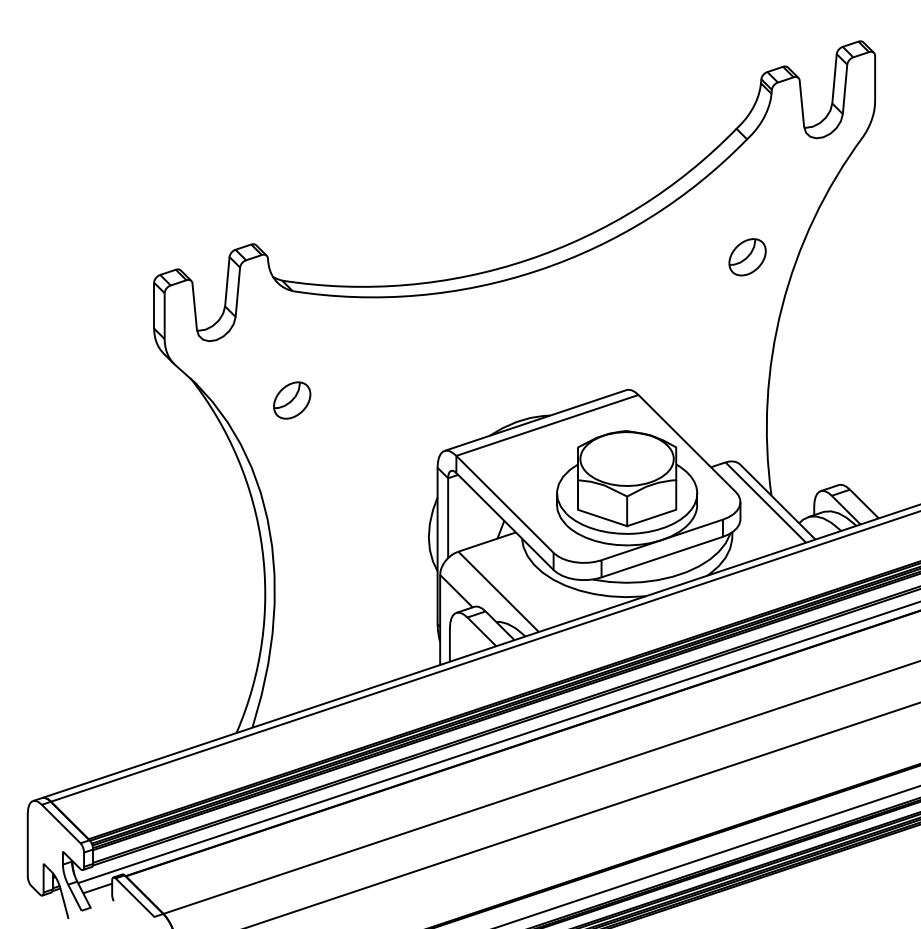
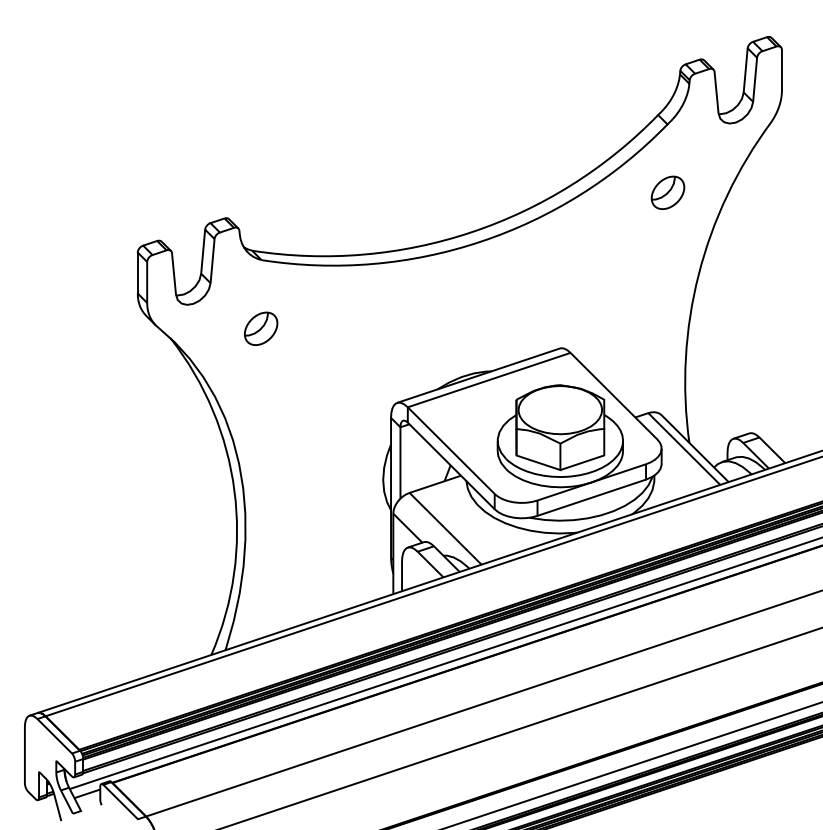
part: (747, 256) -> (667, 192), moved
part: (292, 400) -> (261, 328), moved

